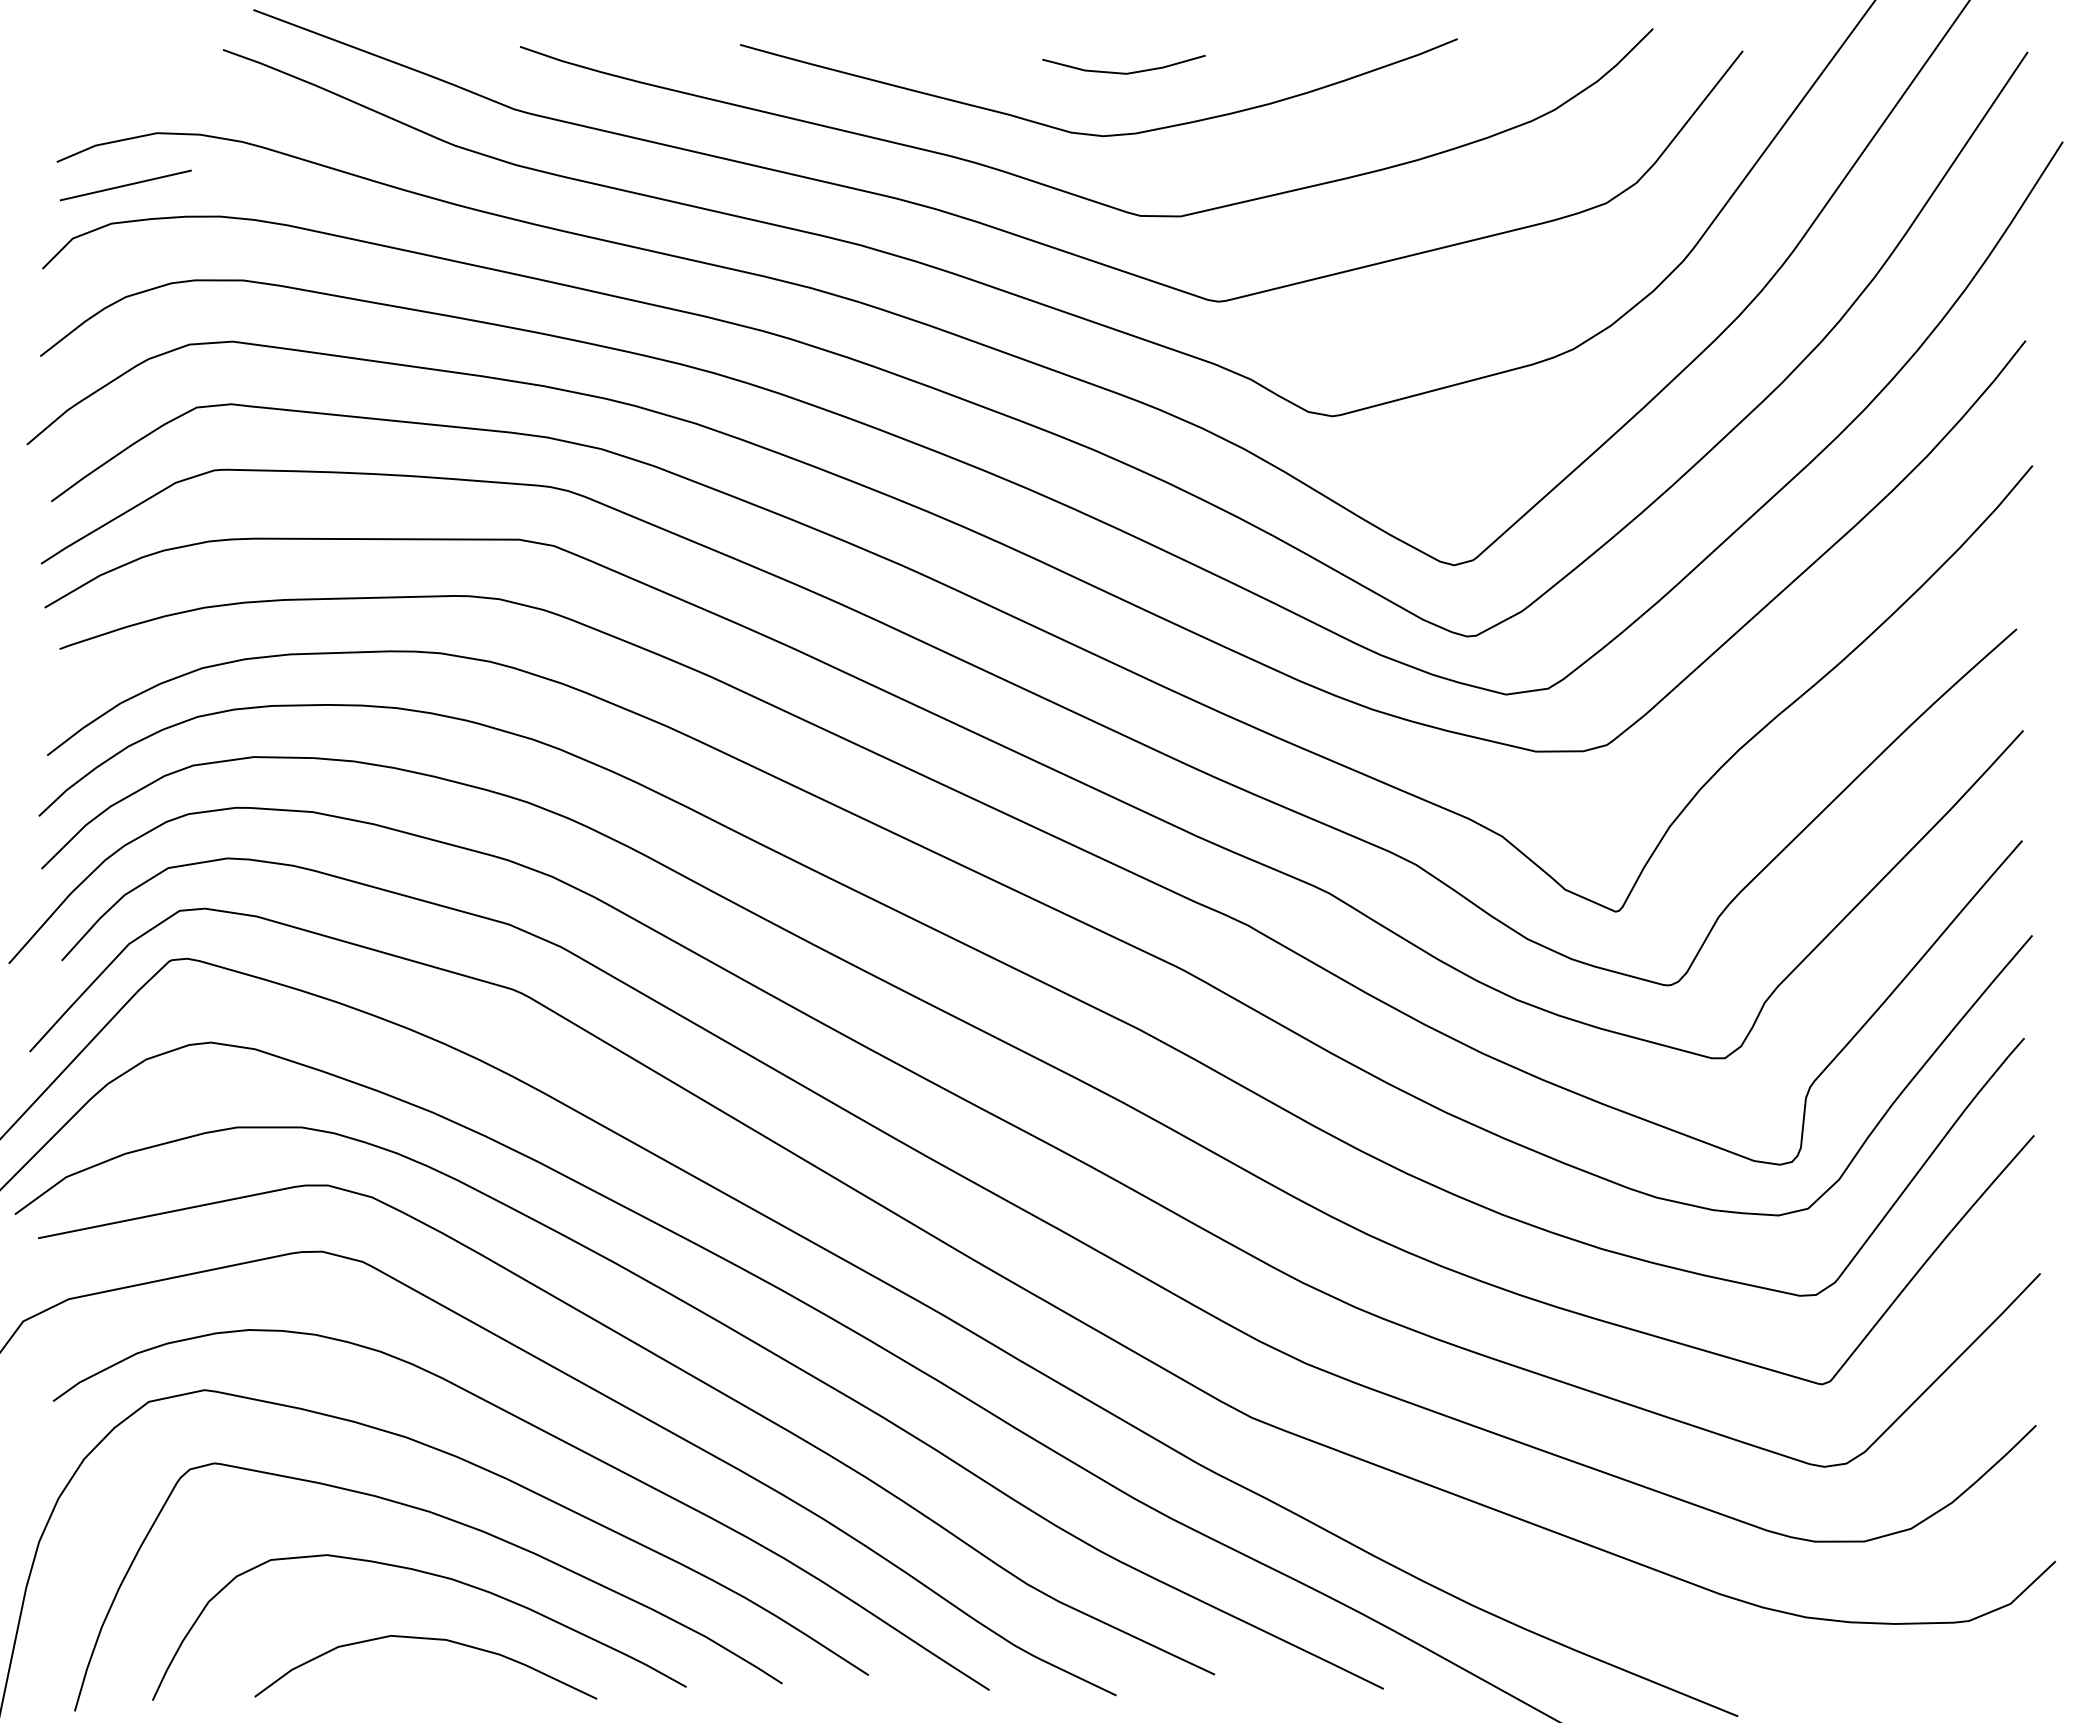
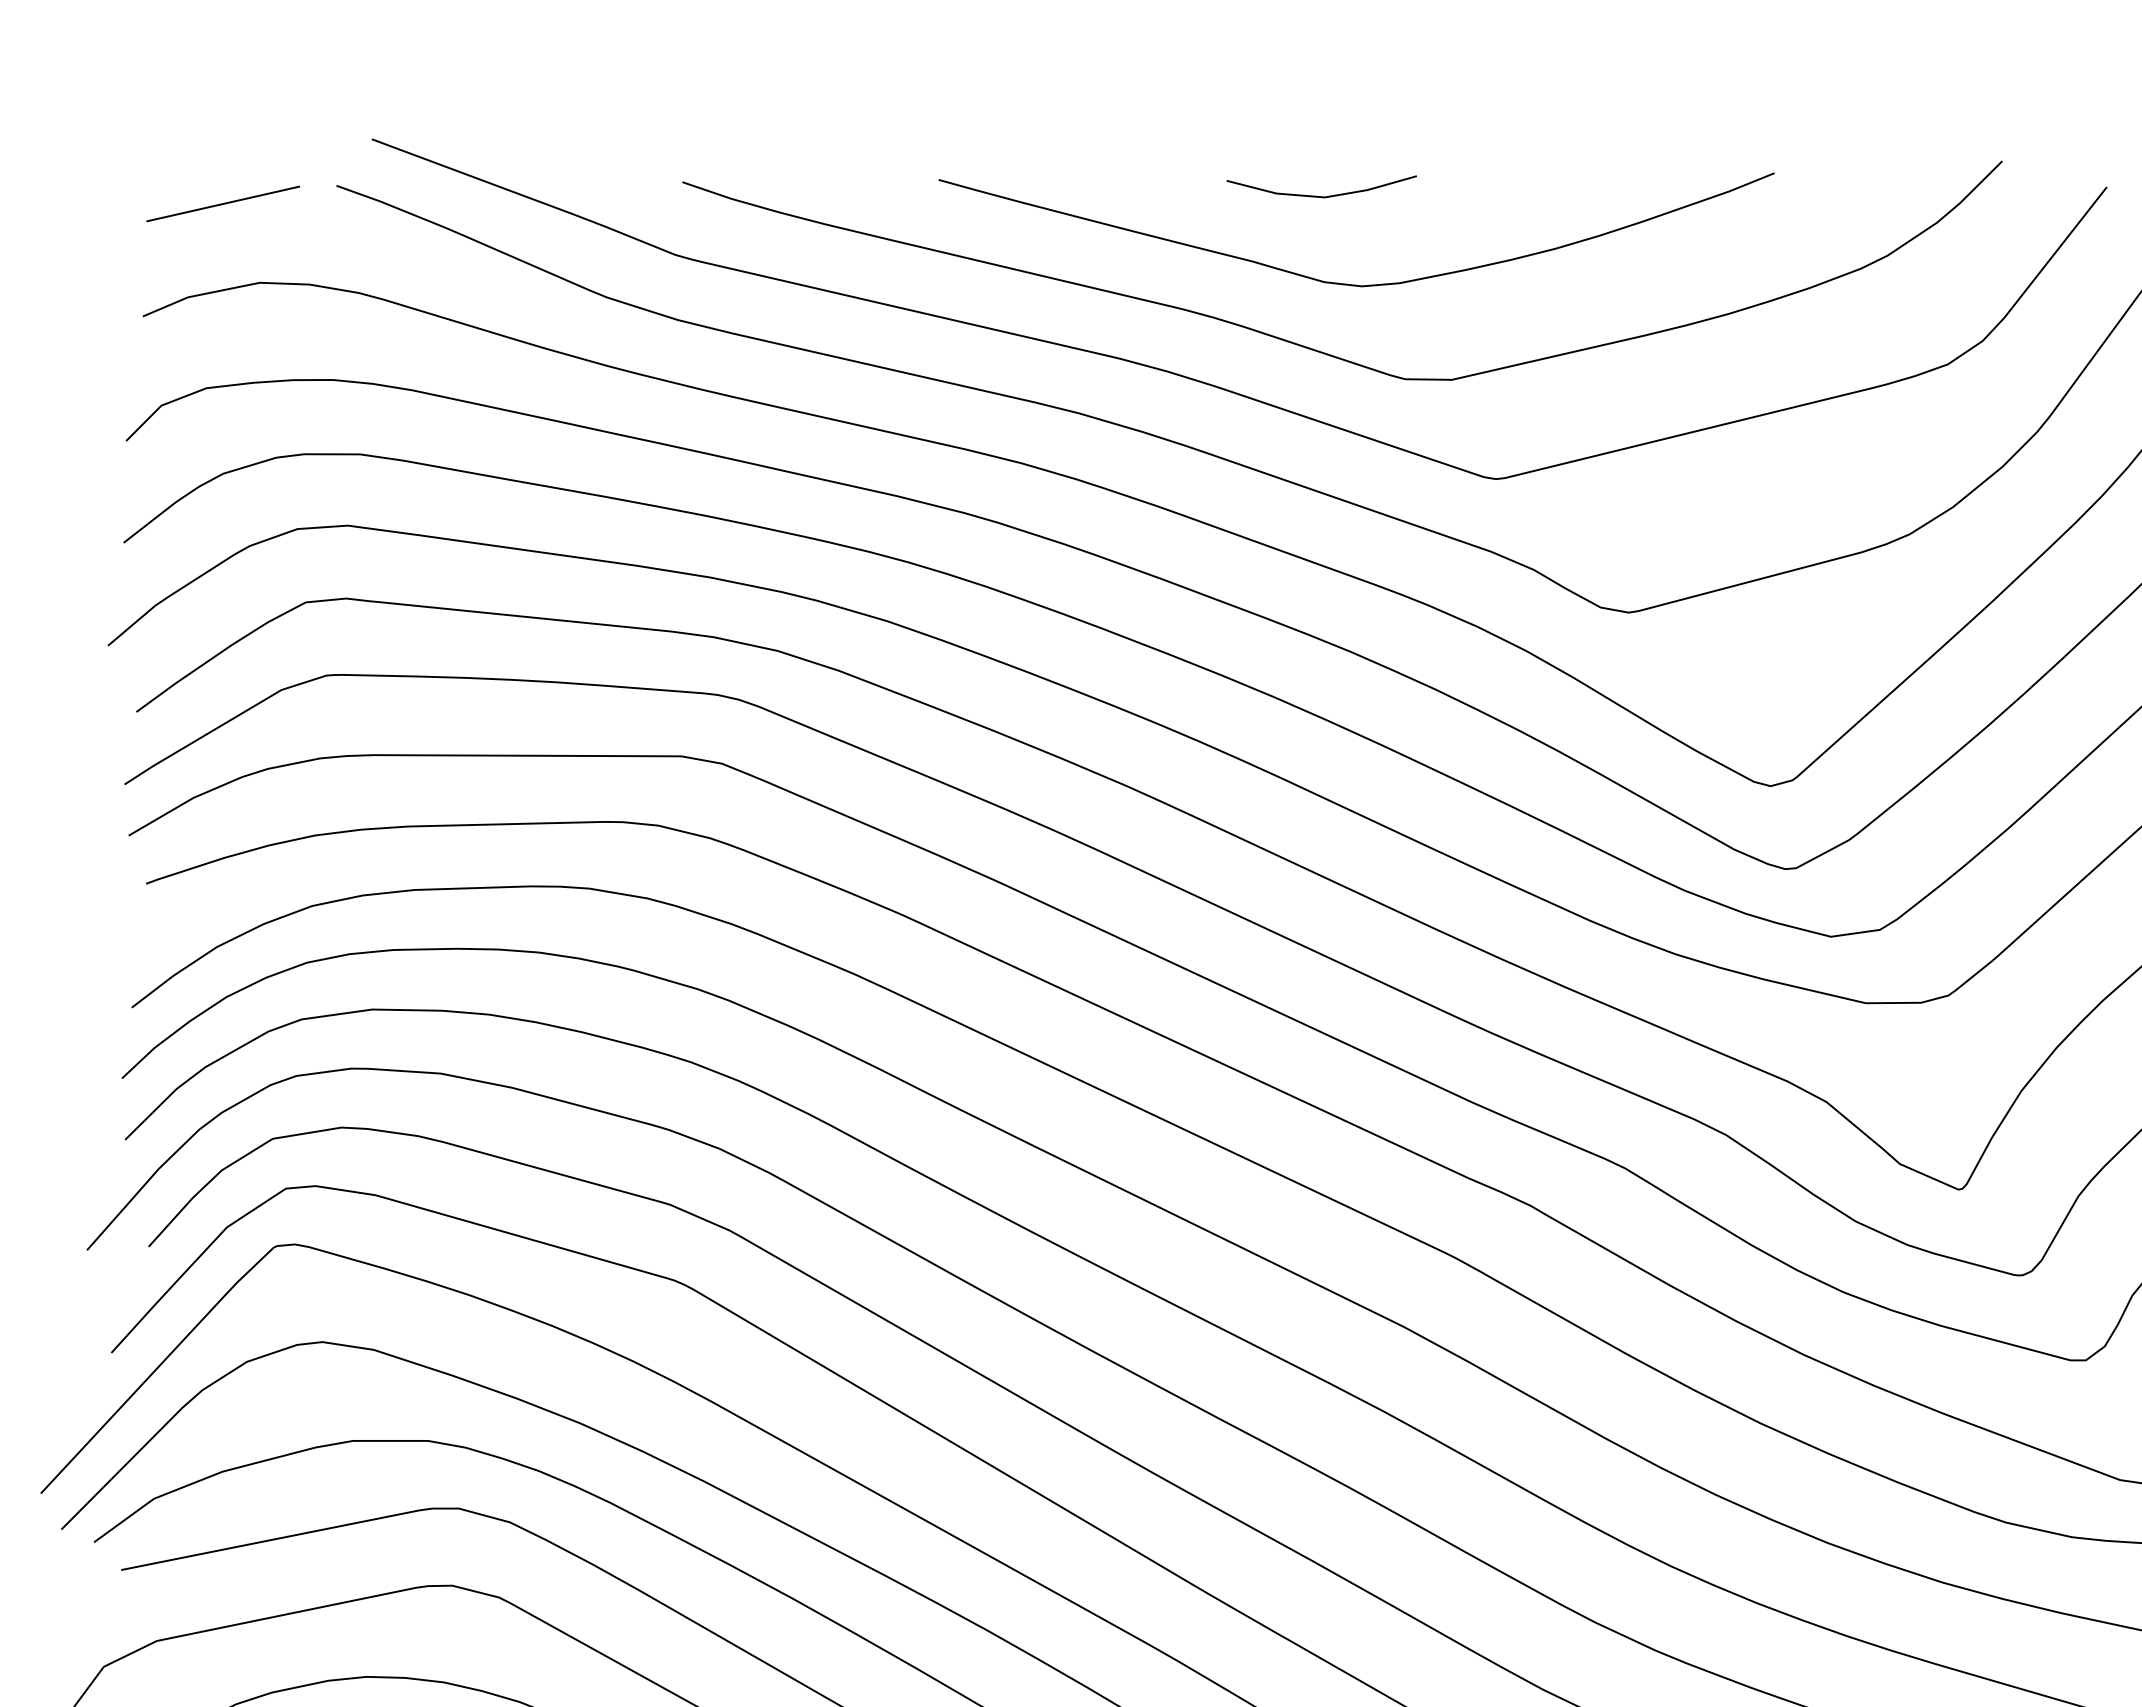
line: (1123, 72) -> (1321, 195), moved
line: (125, 185) -> (222, 203), moved

